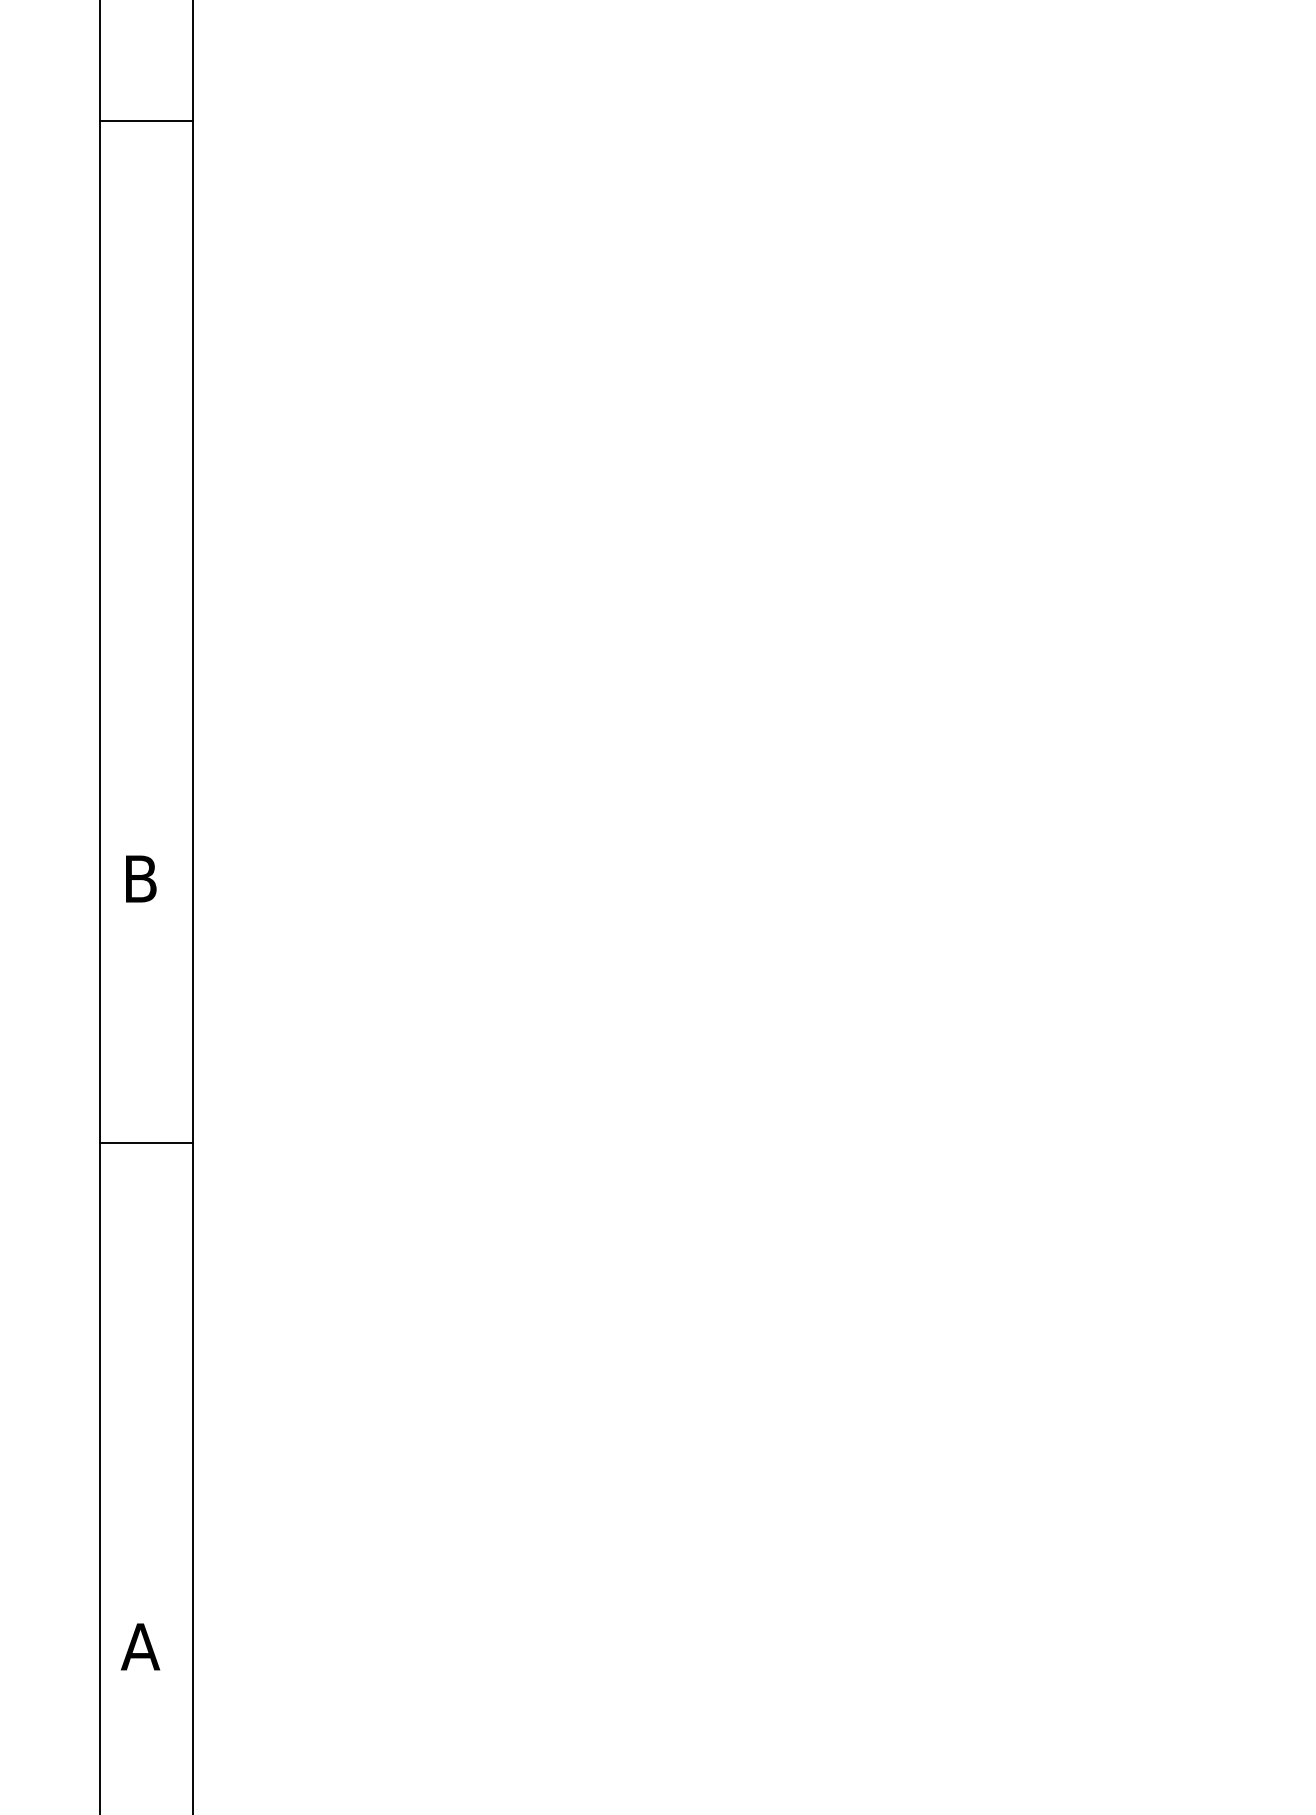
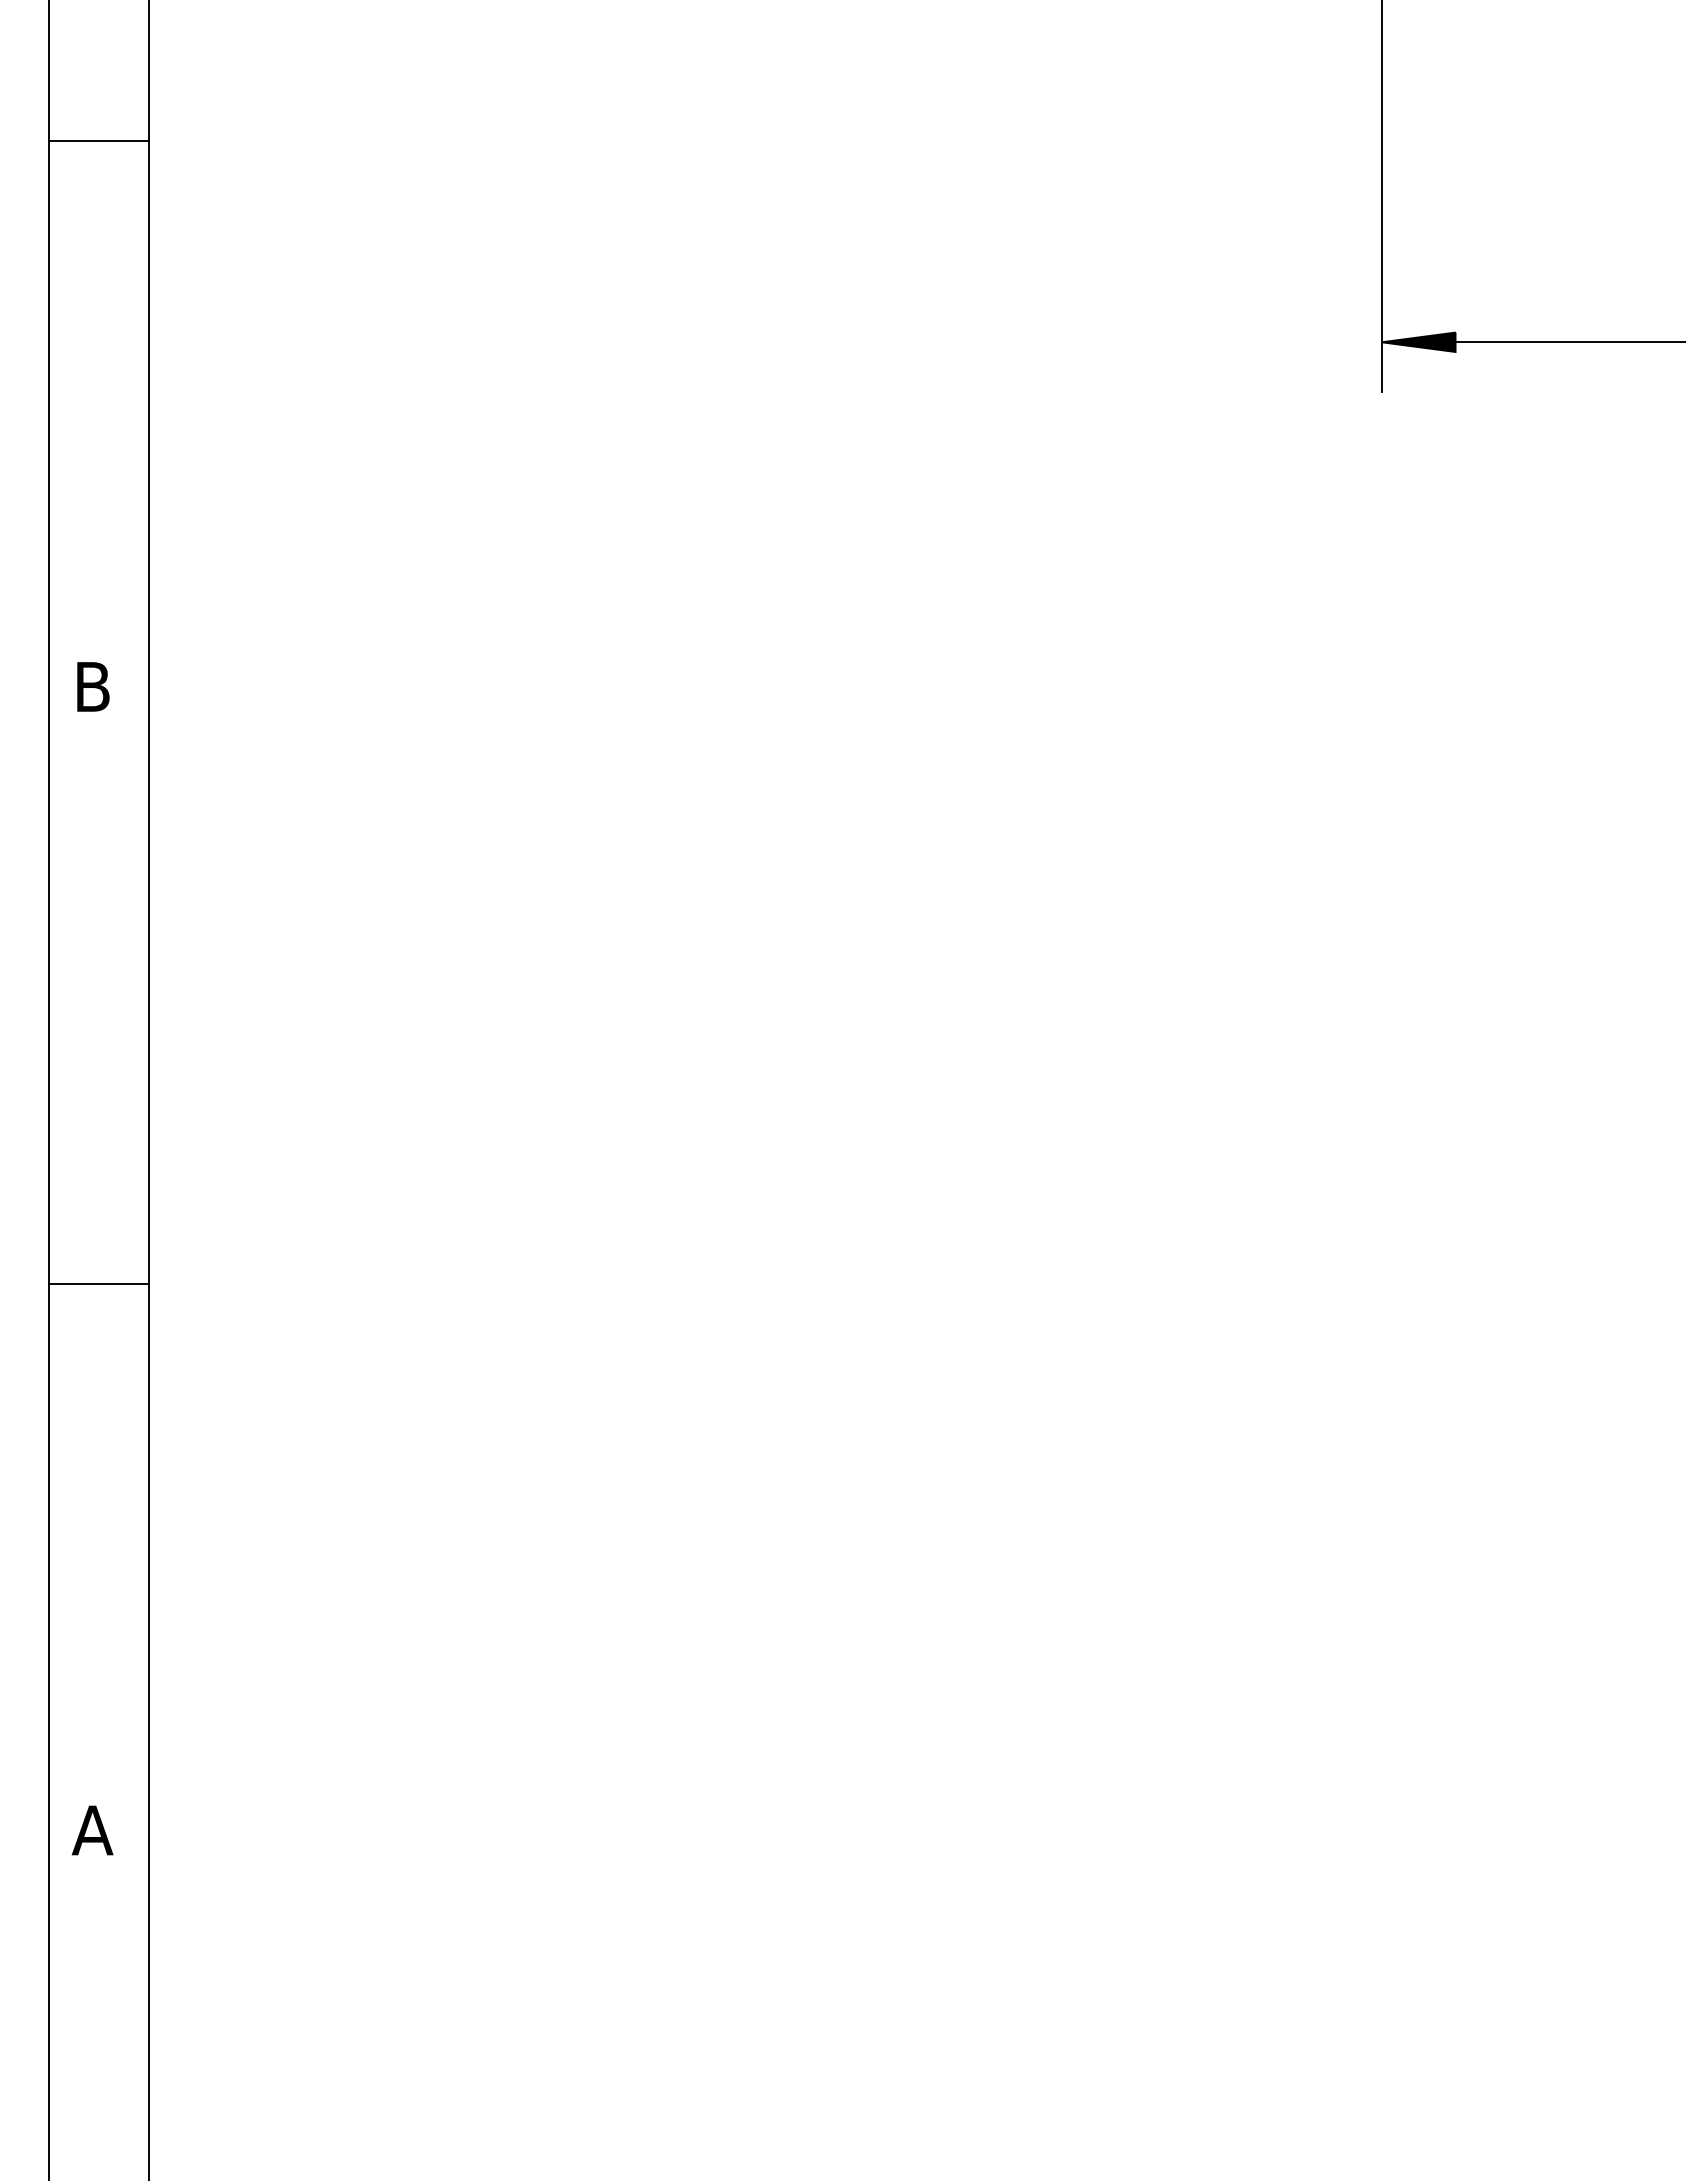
text: (141, 878) -> (93, 686), moved
line: (146, 1143) -> (98, 1284), moved
text: (140, 1646) -> (92, 1830), moved

